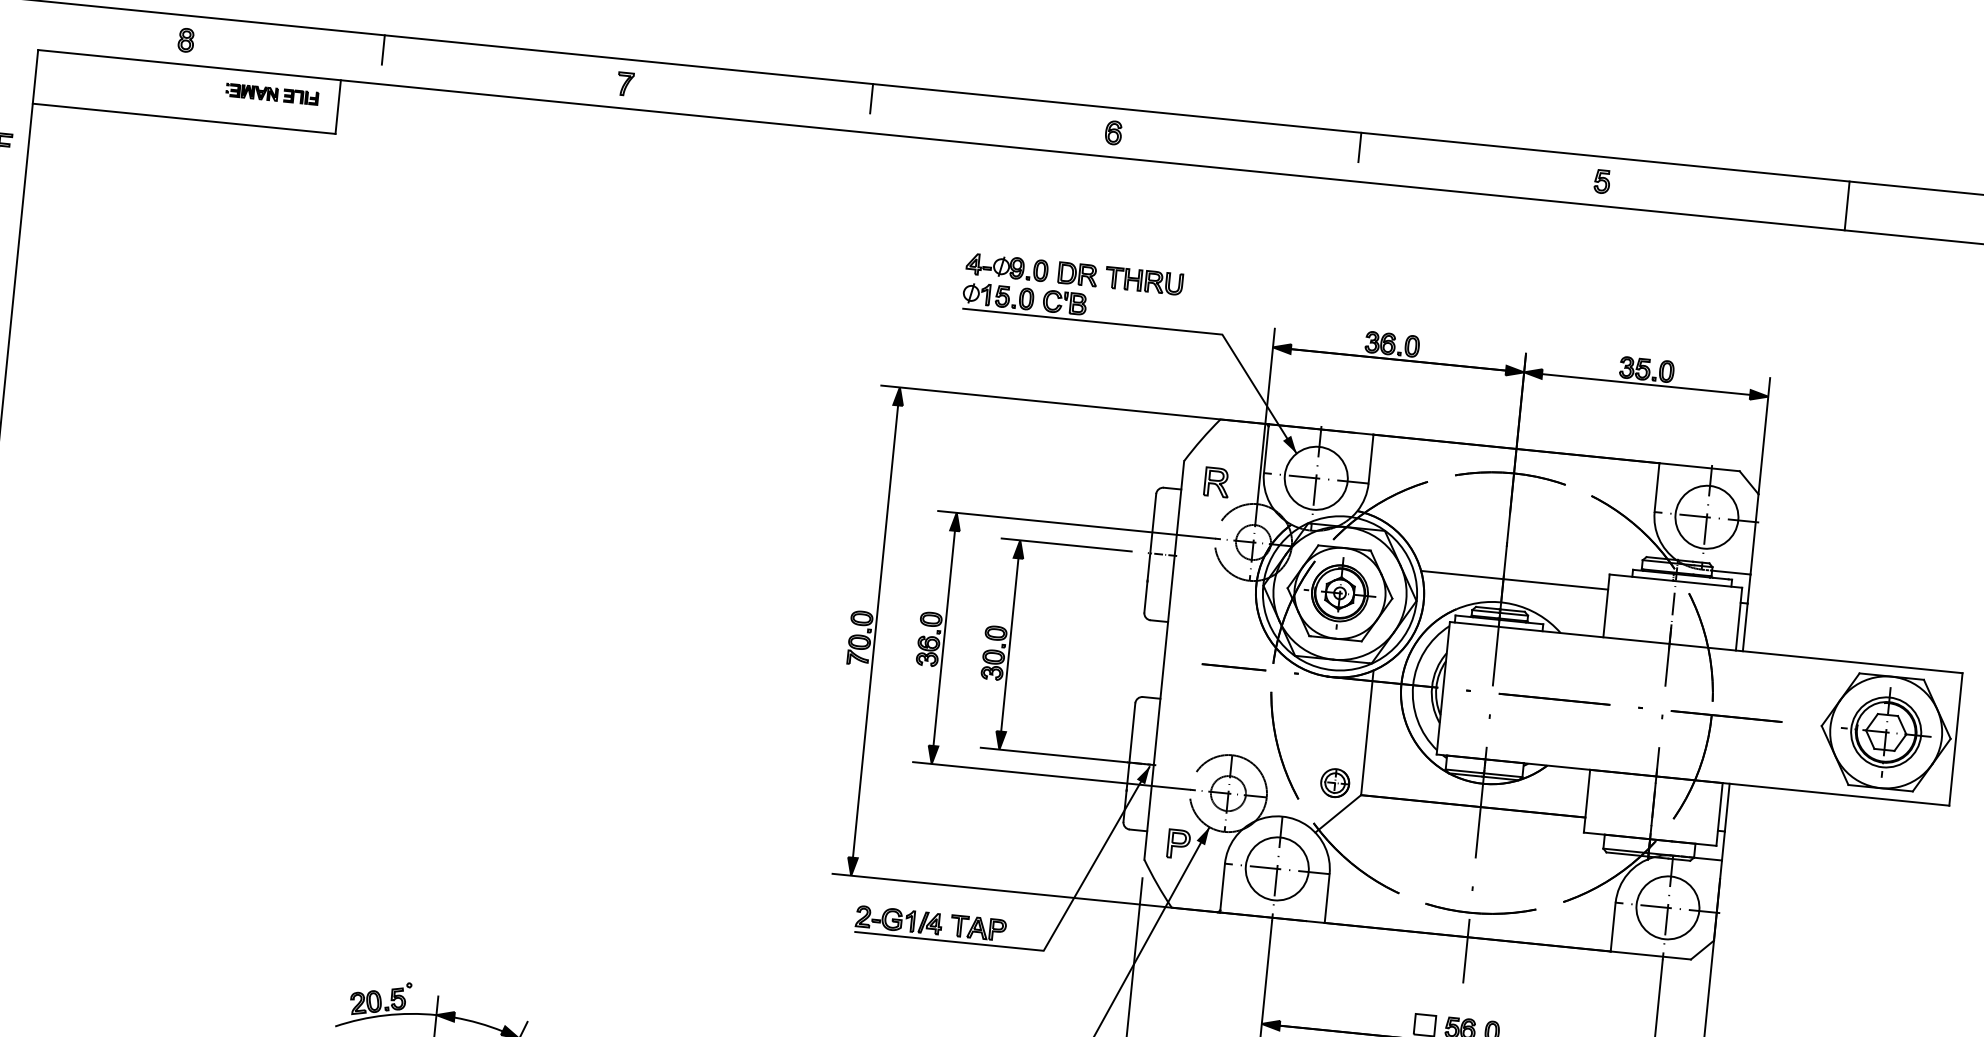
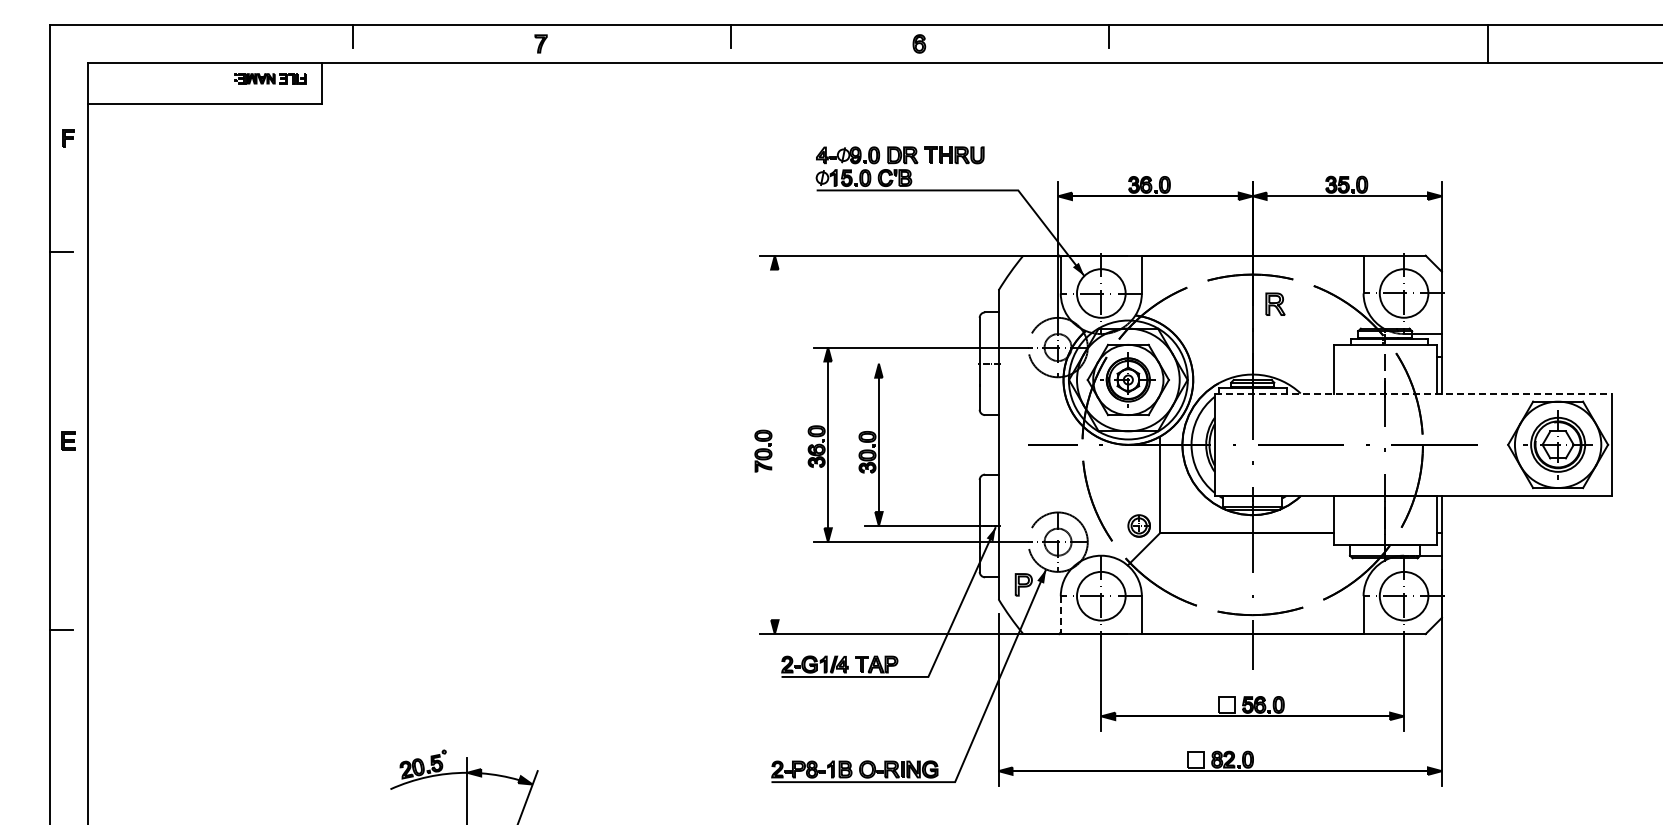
part: (186, 39) -> (200, 43), removed
part: (1601, 180) -> (1297, 43), removed
part: (1217, 481) -> (1275, 303), moved
line: (1066, 544) -> (914, 363), removed
line: (1513, 580) -> (1260, 356), removed
line: (875, 631) -> (774, 444), removed
line: (1706, 647) -> (1413, 393), solid -> dashed
line: (1222, 887) -> (1060, 614), solid -> dashed

